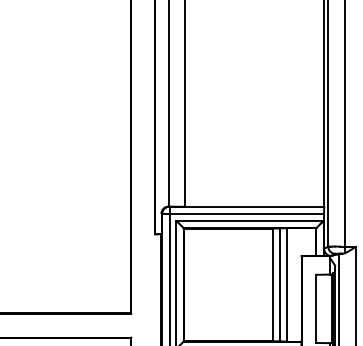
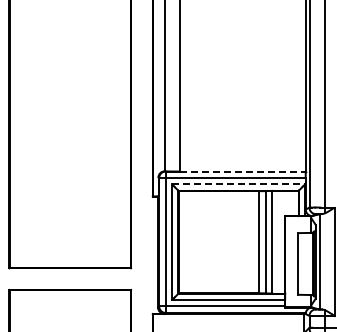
line: (254, 206) -> (242, 171), solid -> dashed
line: (249, 221) -> (238, 184), solid -> dashed

